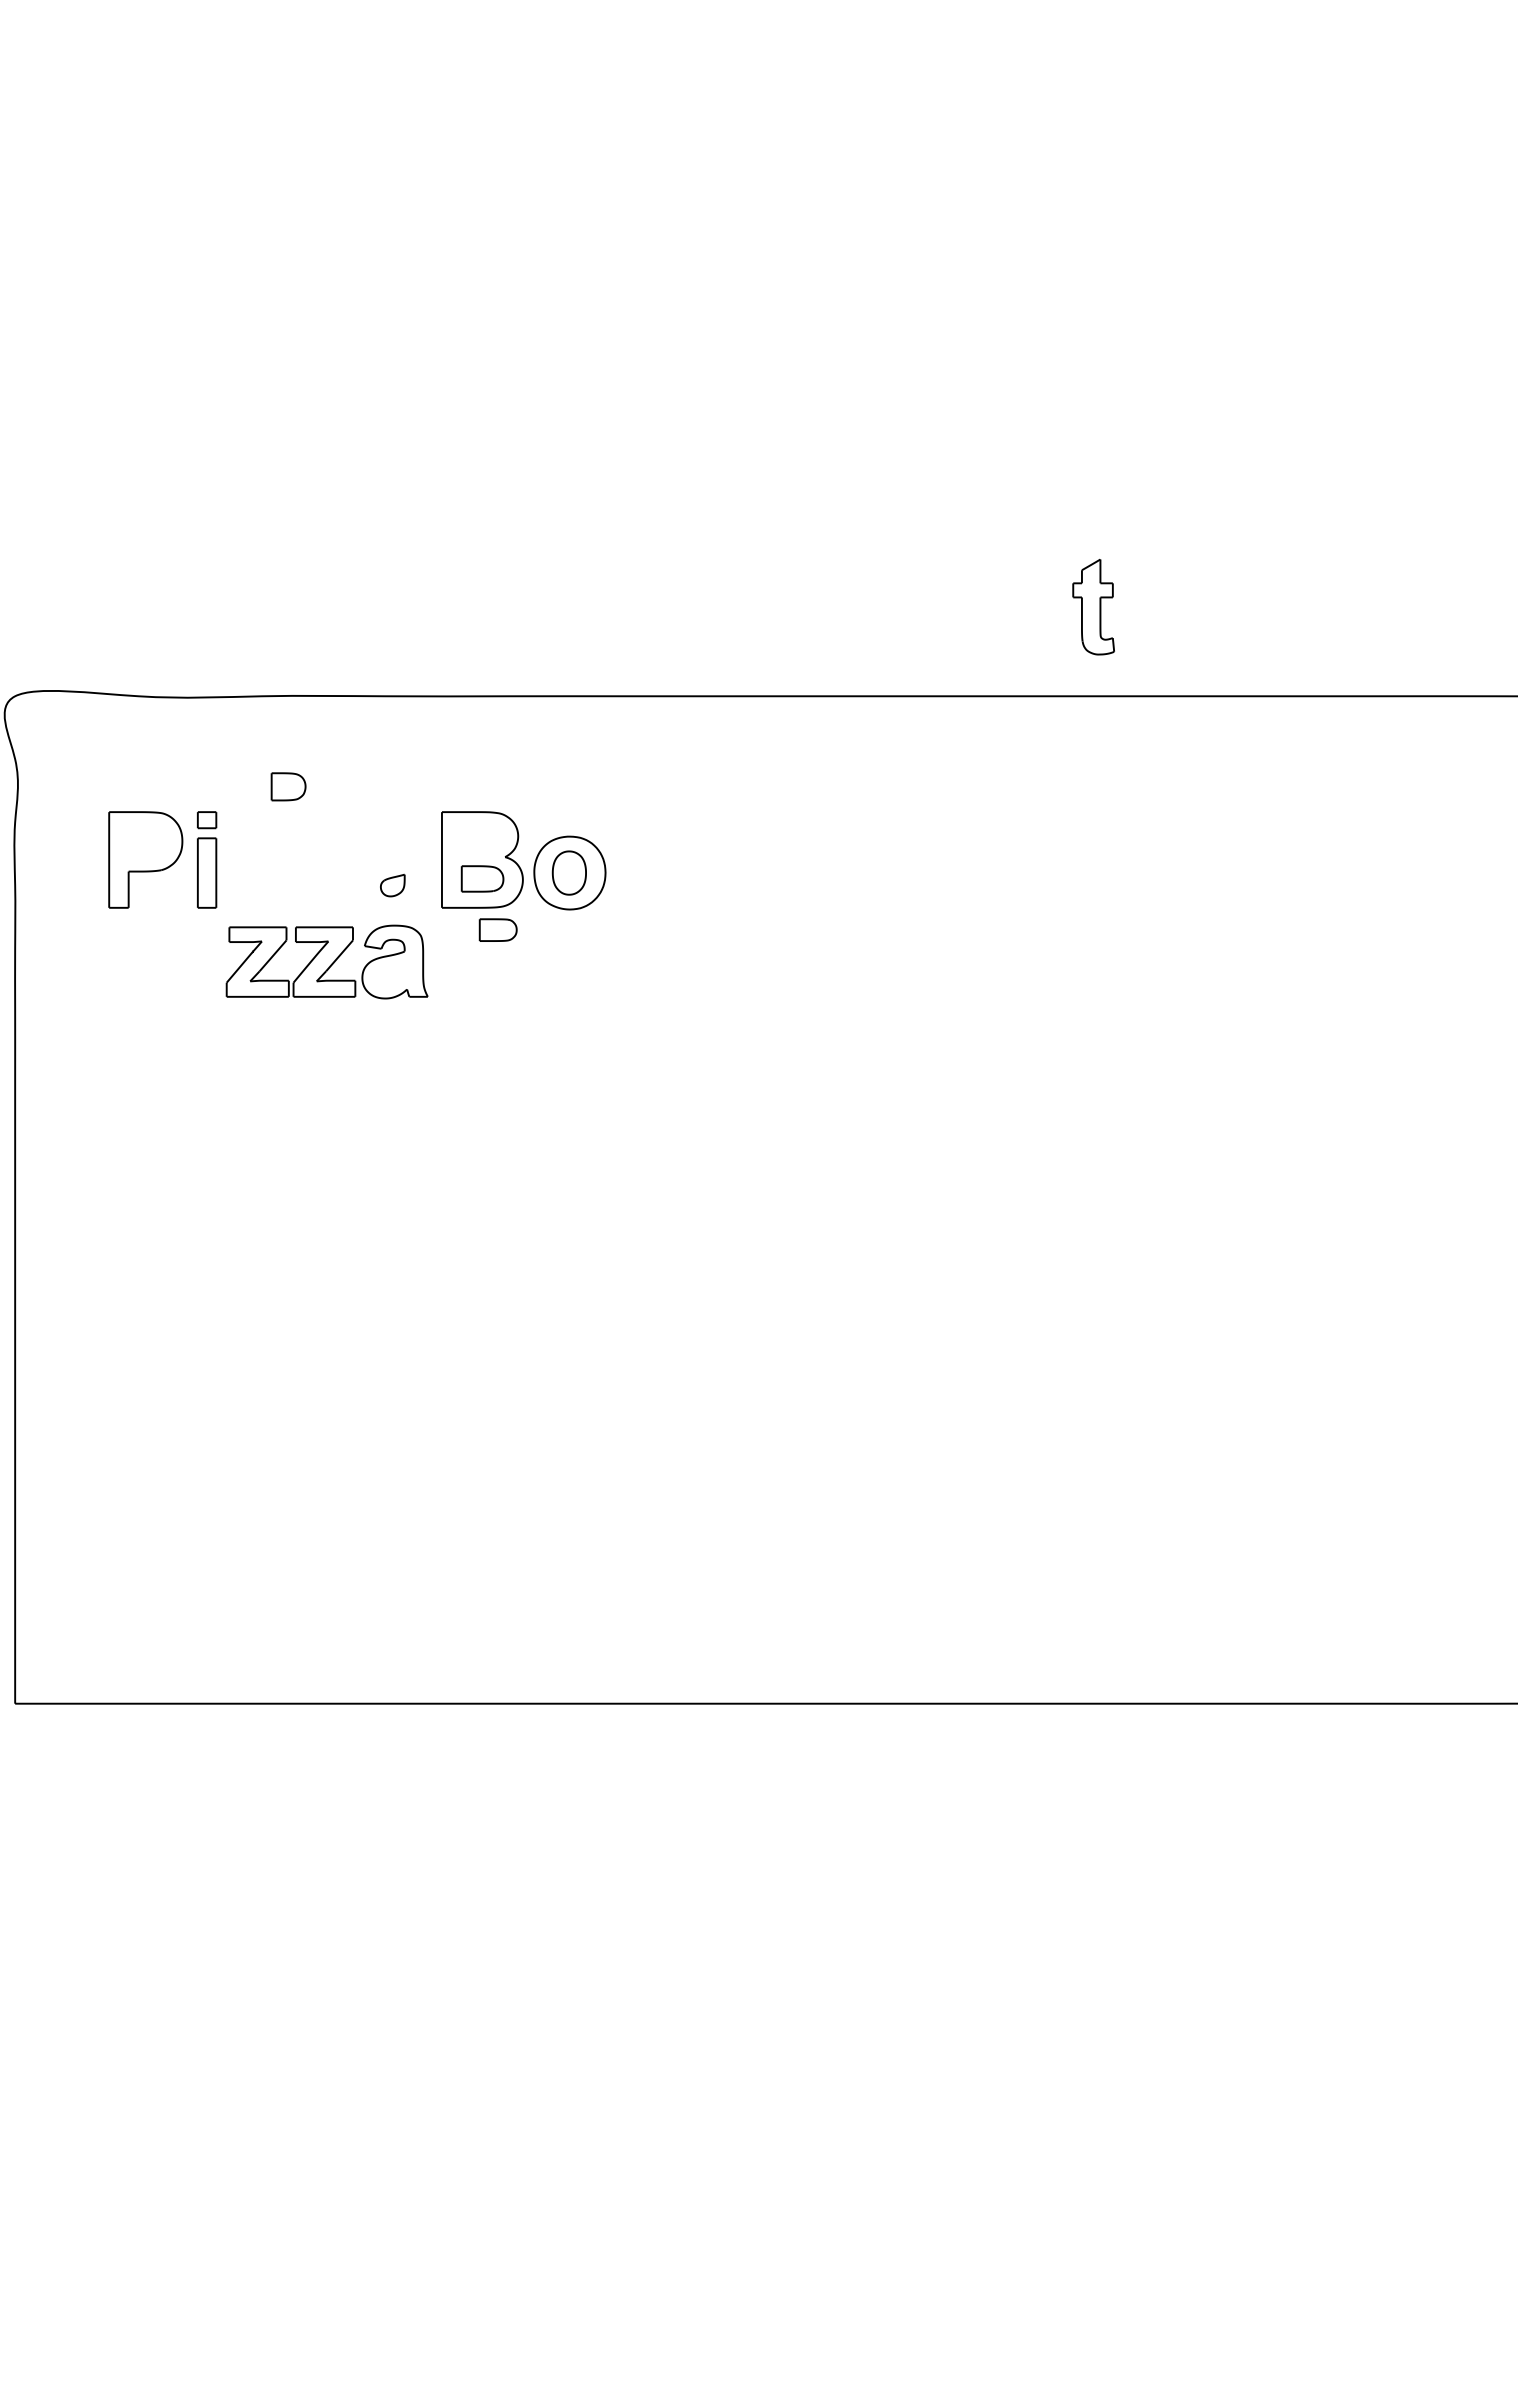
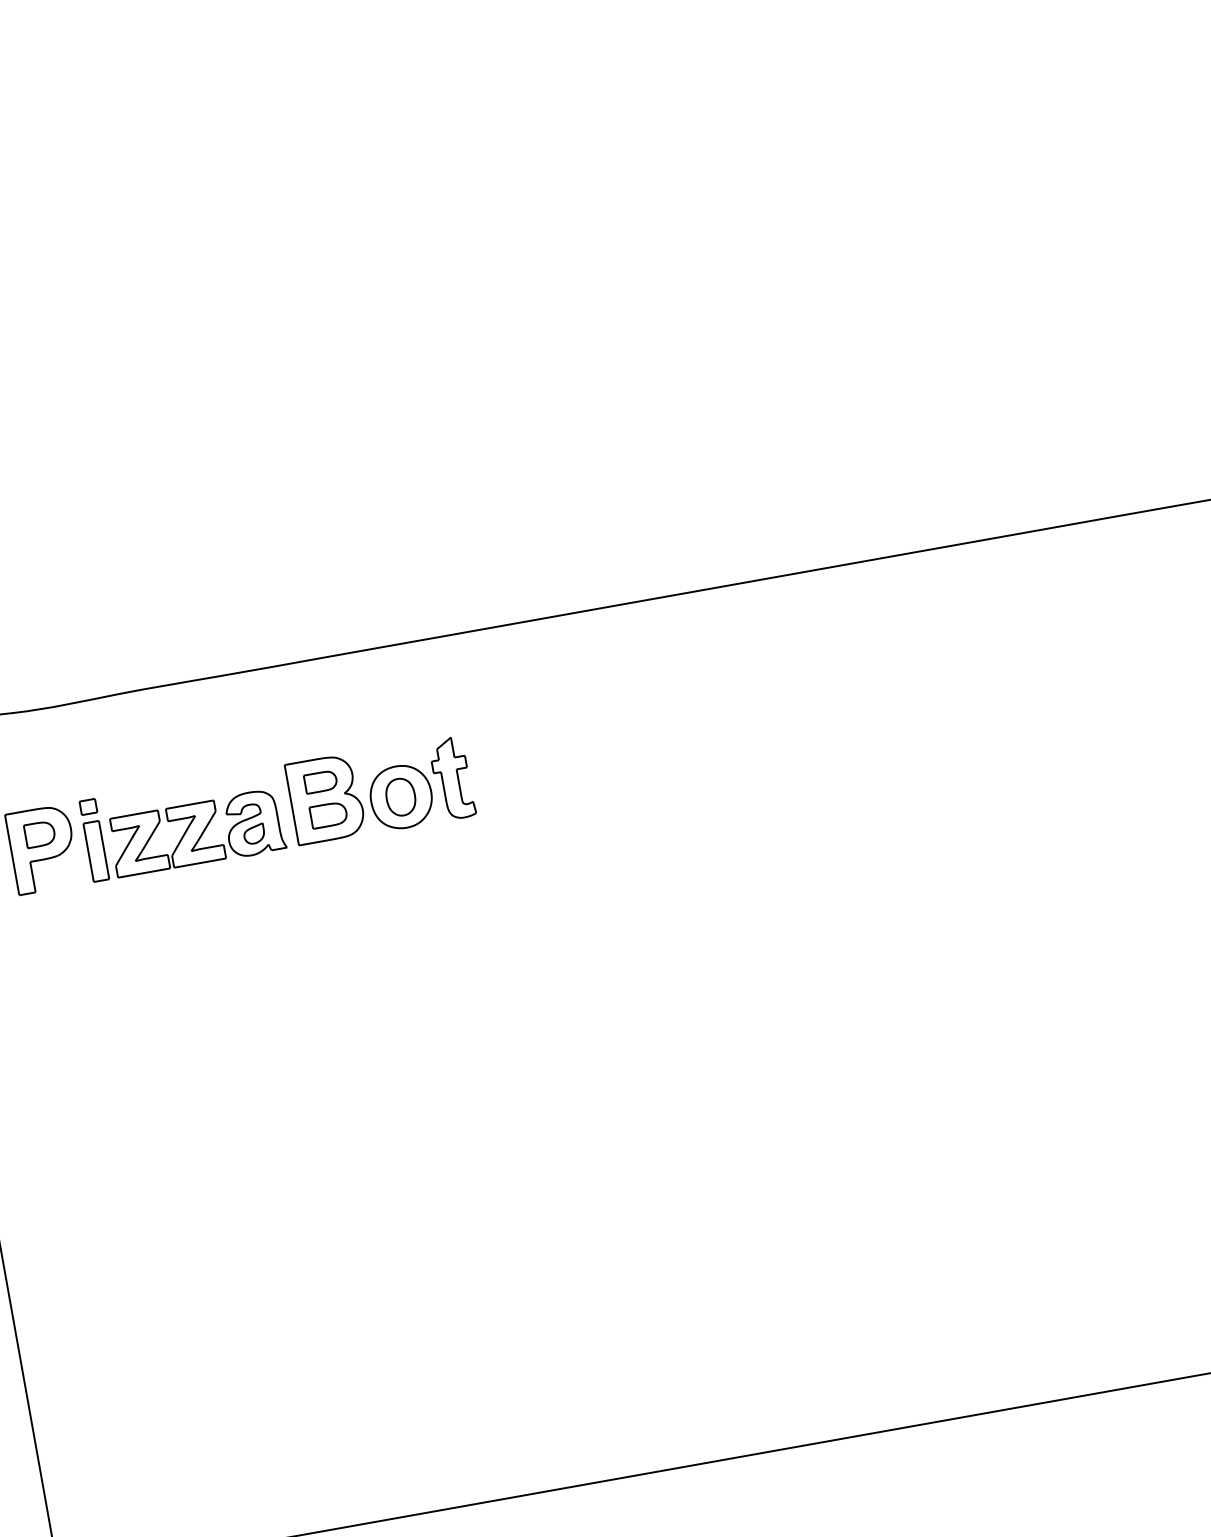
part: (1093, 607) -> (452, 778), moved
part: (288, 786) -> (39, 834), moved
part: (497, 929) -> (320, 781), moved
part: (326, 961) -> (196, 833), moved

